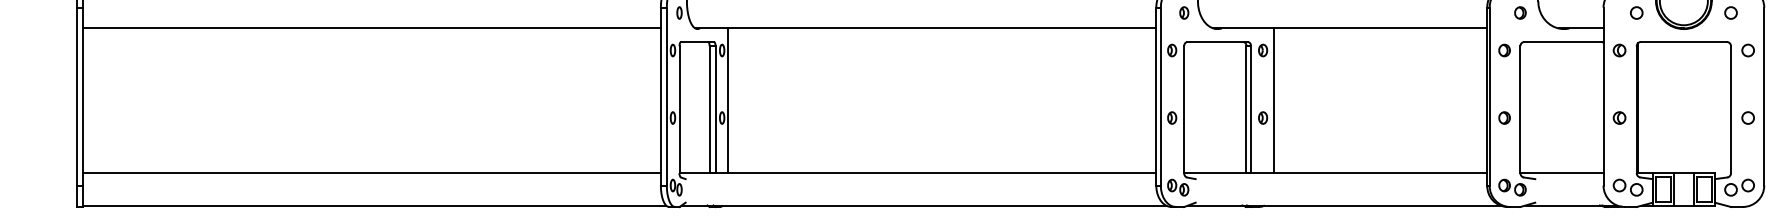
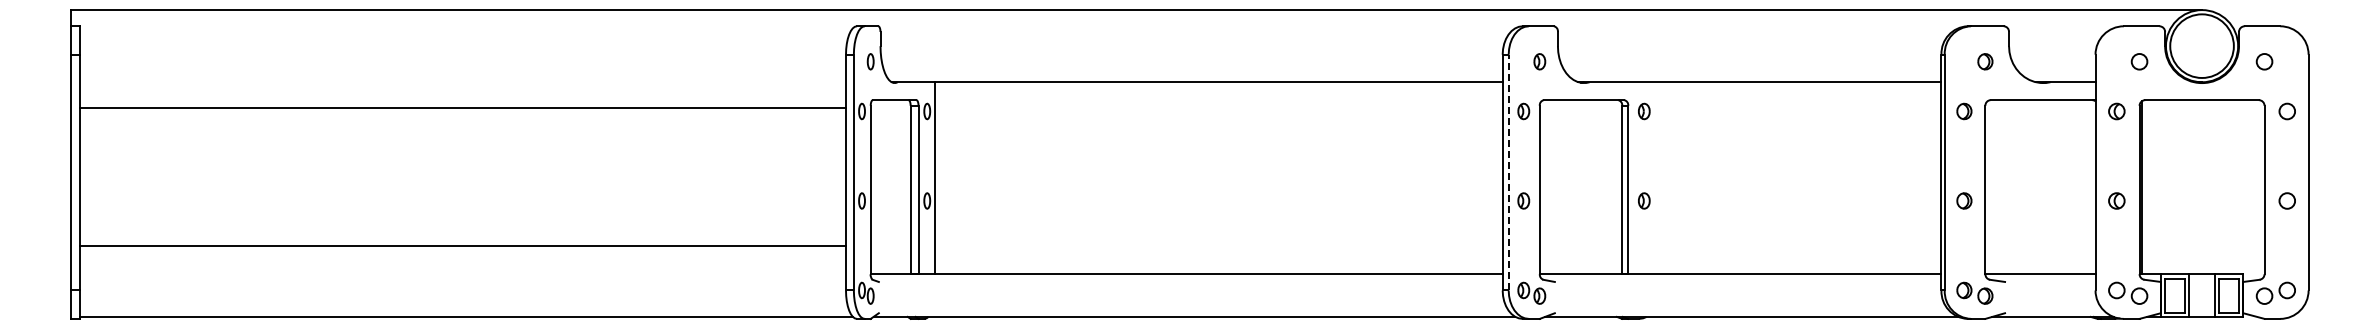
line: (371, 28) -> (462, 108), moved
line: (1160, 96) -> (1508, 172), solid -> dashed
line: (1274, 101) -> (1659, 178), removed
line: (371, 173) -> (462, 246), moved

